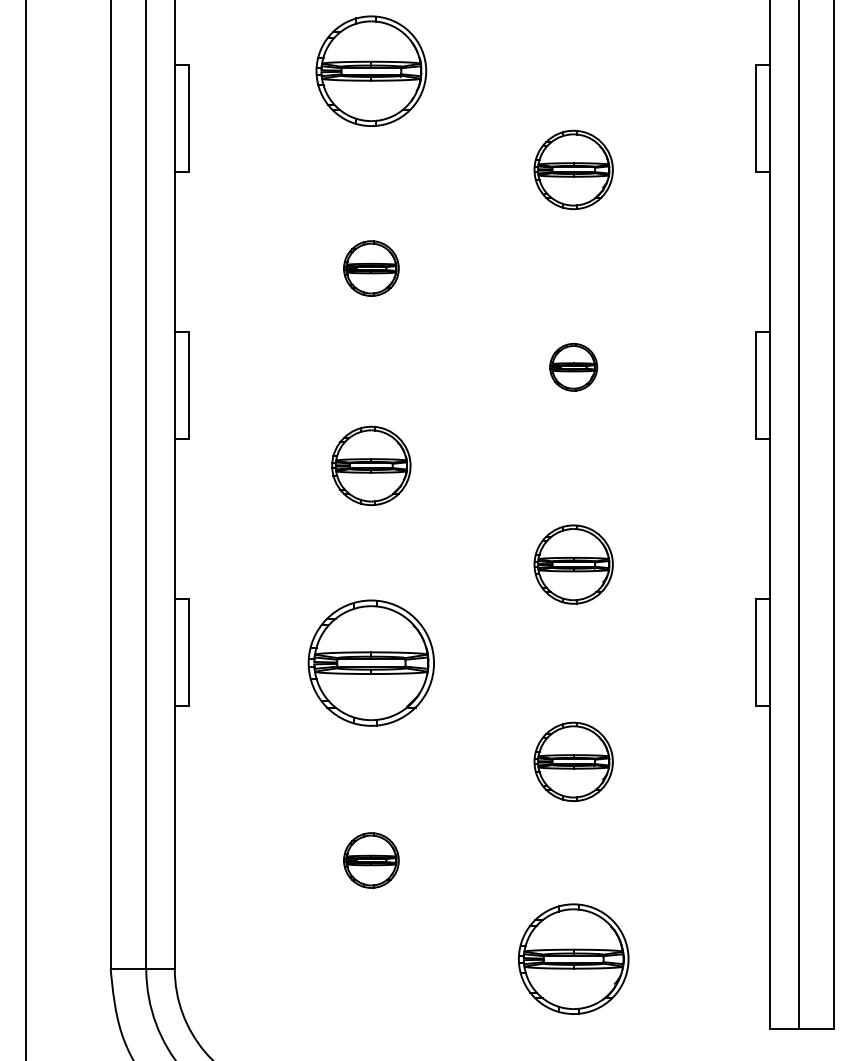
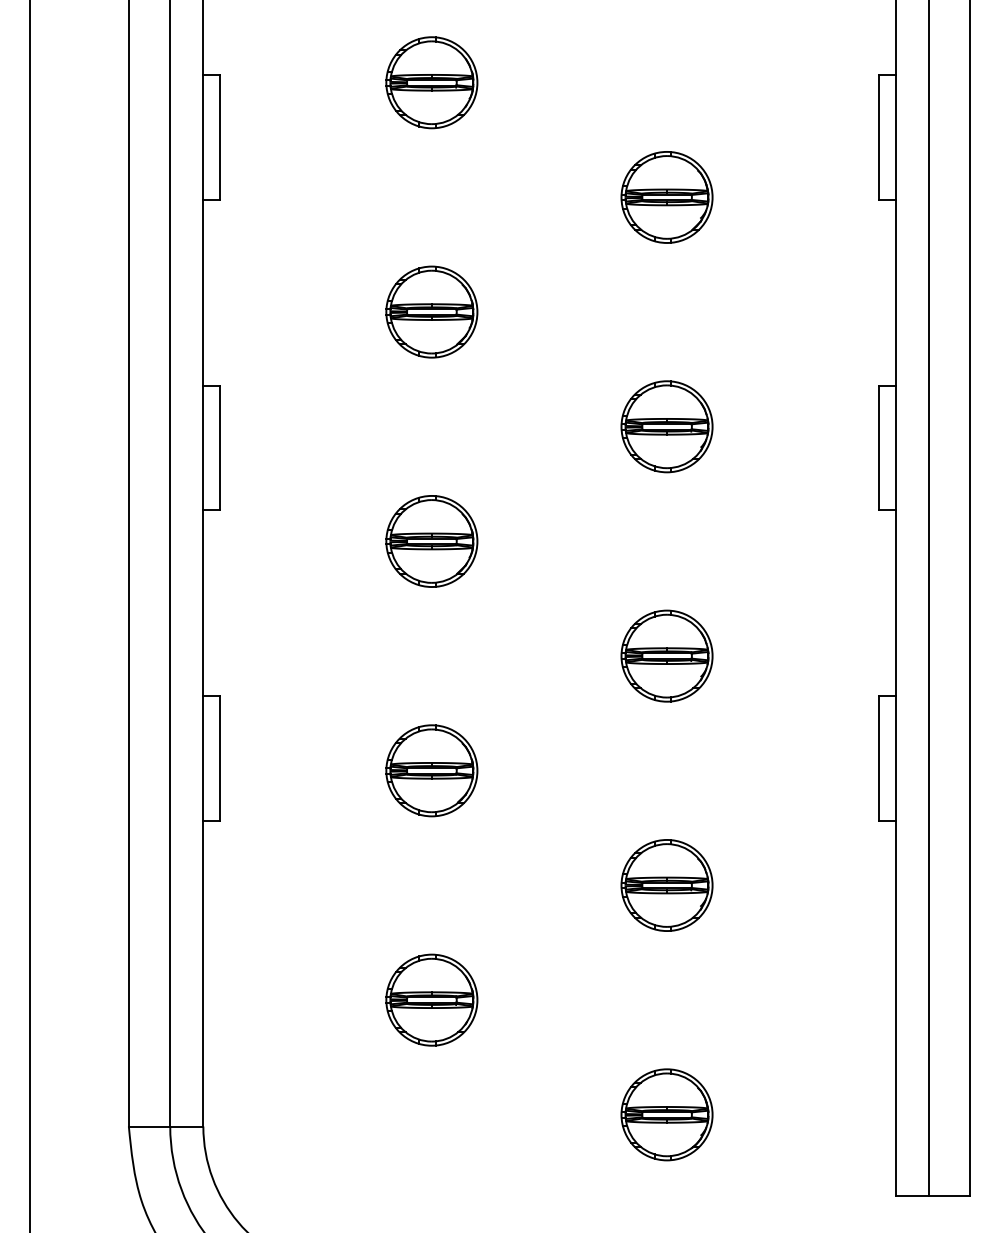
part: (371, 71) -> (431, 82), size x0.71
part: (371, 268) -> (431, 311), size x1.43
part: (573, 367) -> (666, 426), size x1.67
part: (371, 662) -> (431, 770), size x0.62
part: (371, 859) -> (431, 999), size x1.43
part: (573, 958) -> (666, 1114), size x0.71

